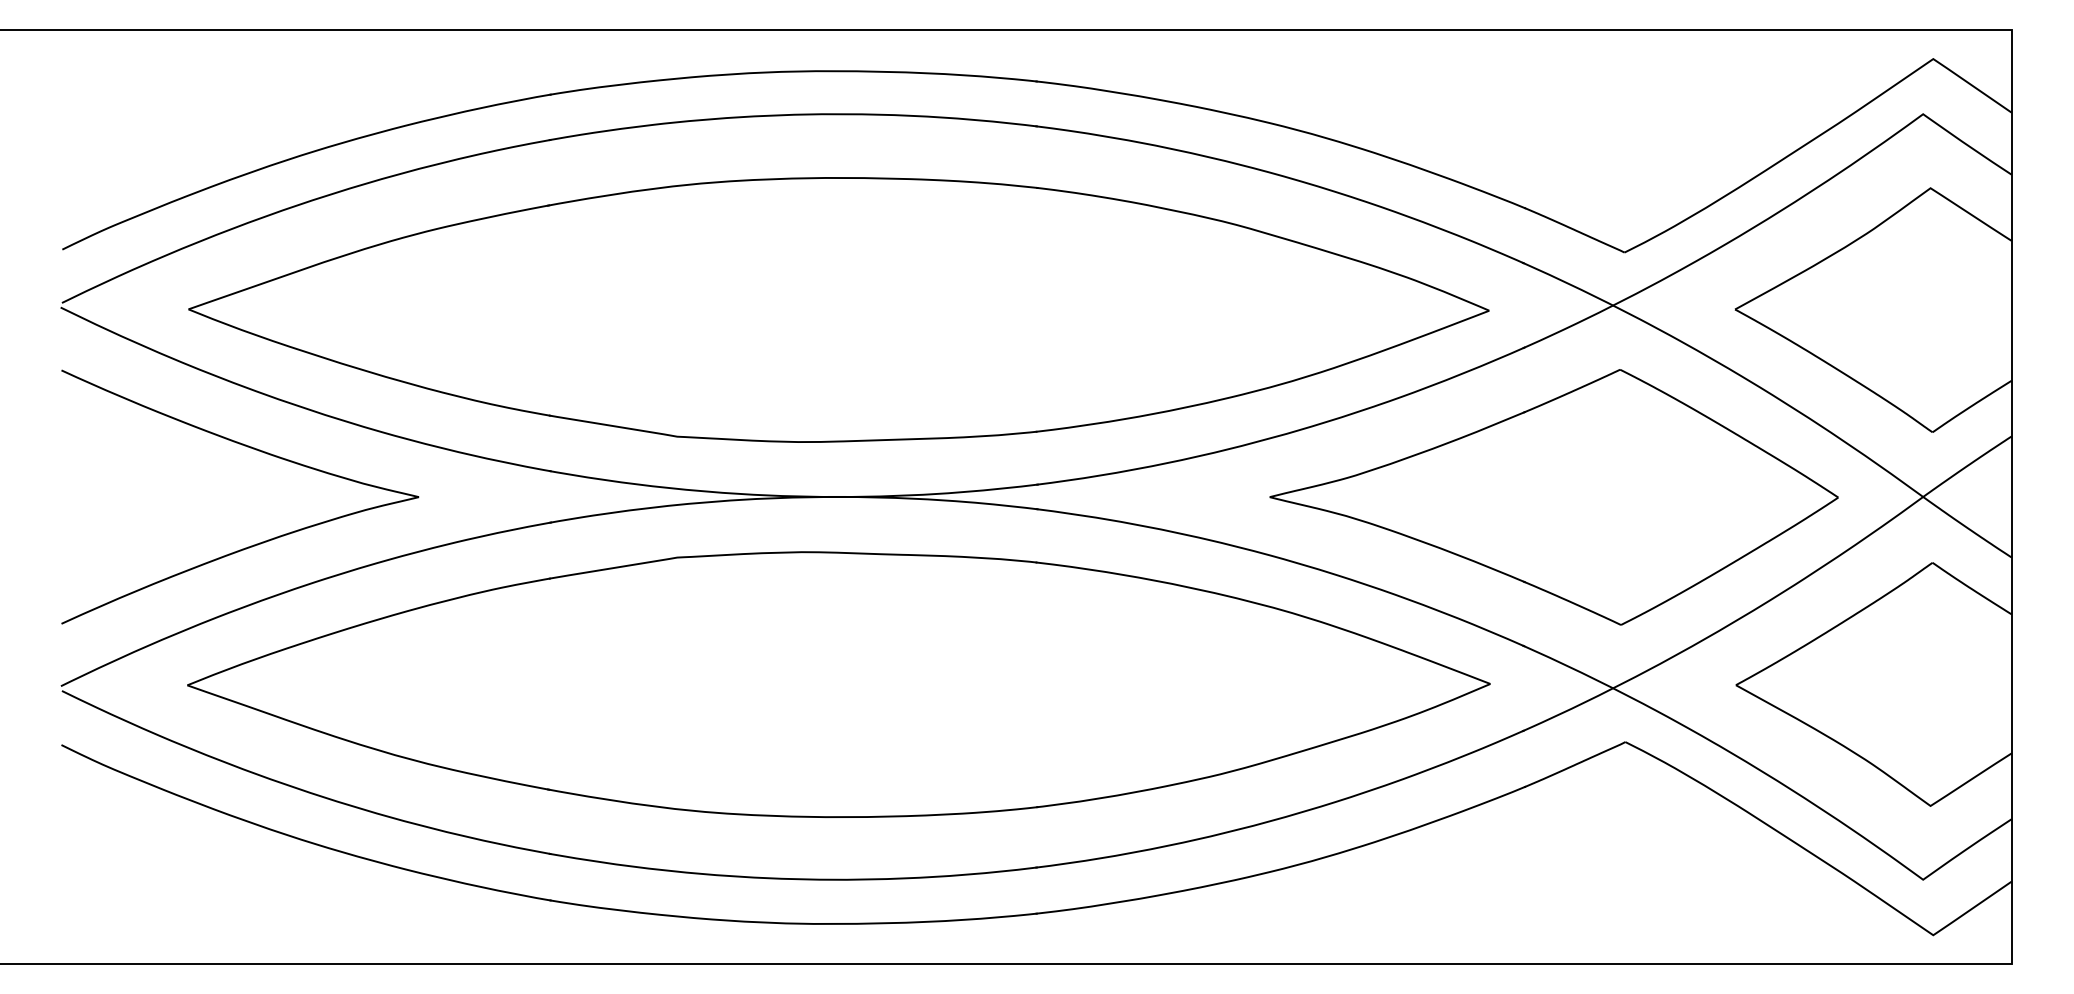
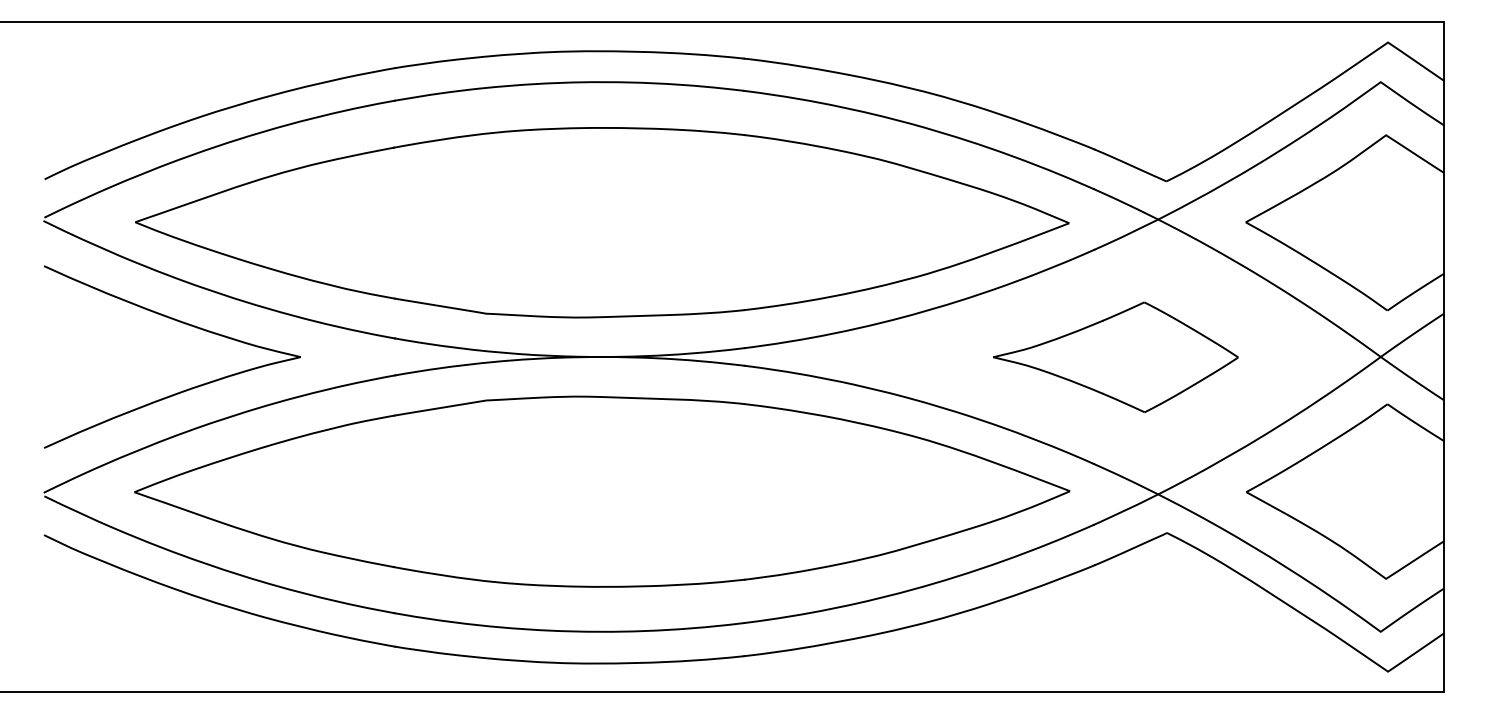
part: (1553, 497) -> (1115, 357), size x0.6

